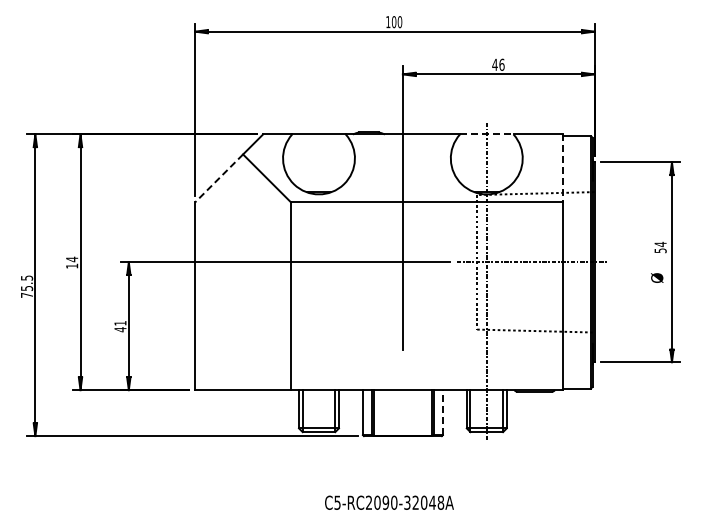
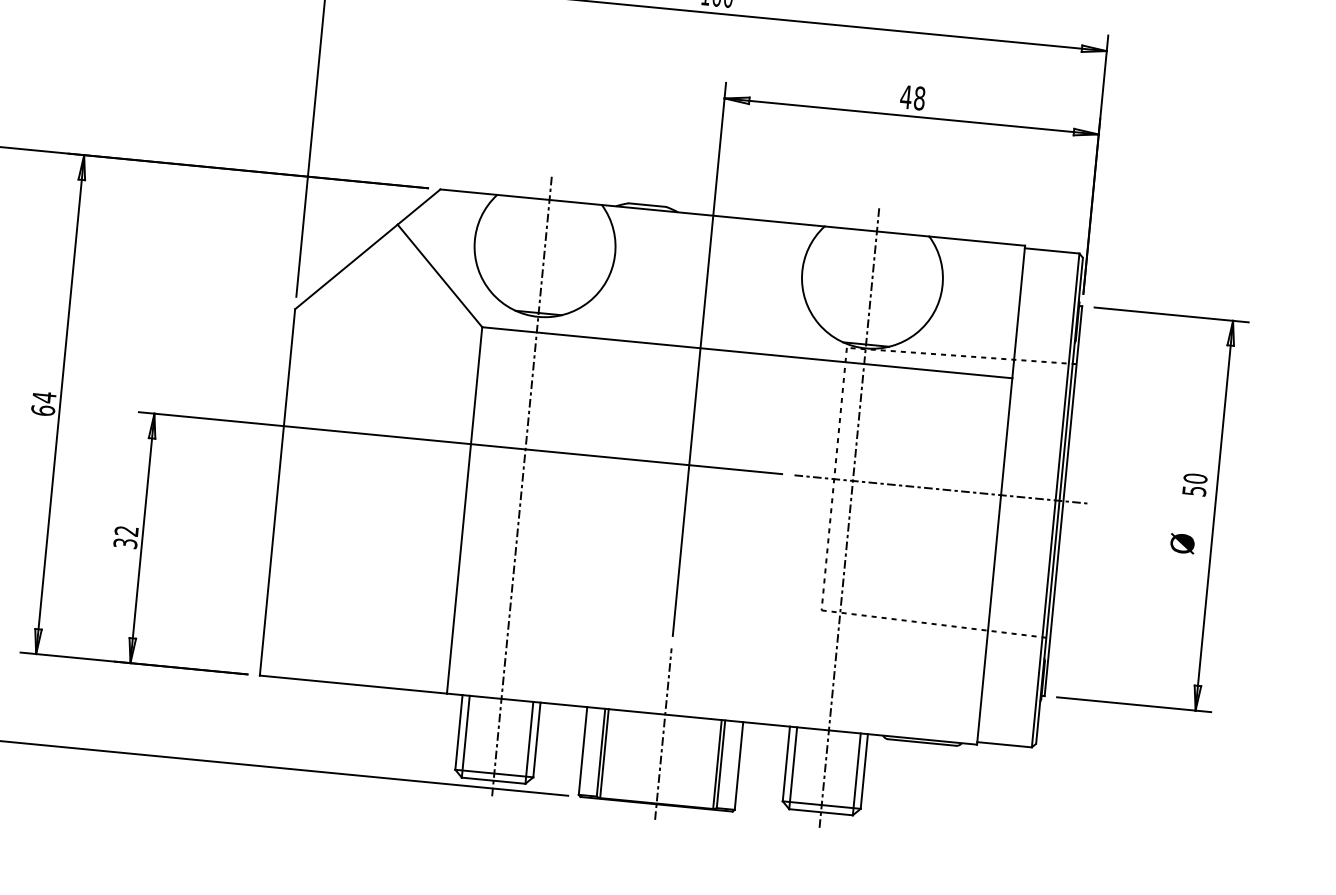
text: (501, 64) -> (918, 97), 46 -> 48
line: (486, 134) -> (876, 231), dashed -> solid
line: (562, 168) -> (1018, 312), dashed -> solid
line: (219, 178) -> (347, 267), dashed -> solid
text: (660, 244) -> (1195, 478), 54 -> 50
text: (72, 265) -> (43, 409), 14 -> 64
line: (319, 281) -> (522, 486), added
text: (120, 326) -> (126, 537), 41 -> 32
line: (402, 400) -> (662, 734), added
line: (442, 412) -> (738, 765), dashed -> solid

